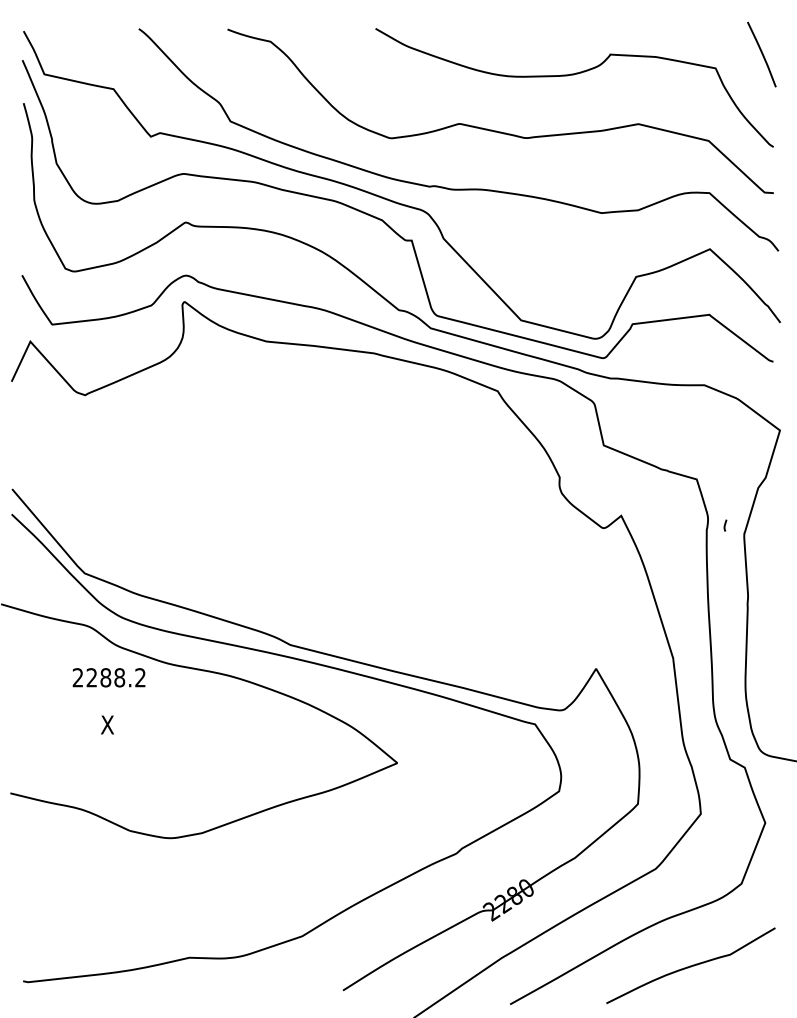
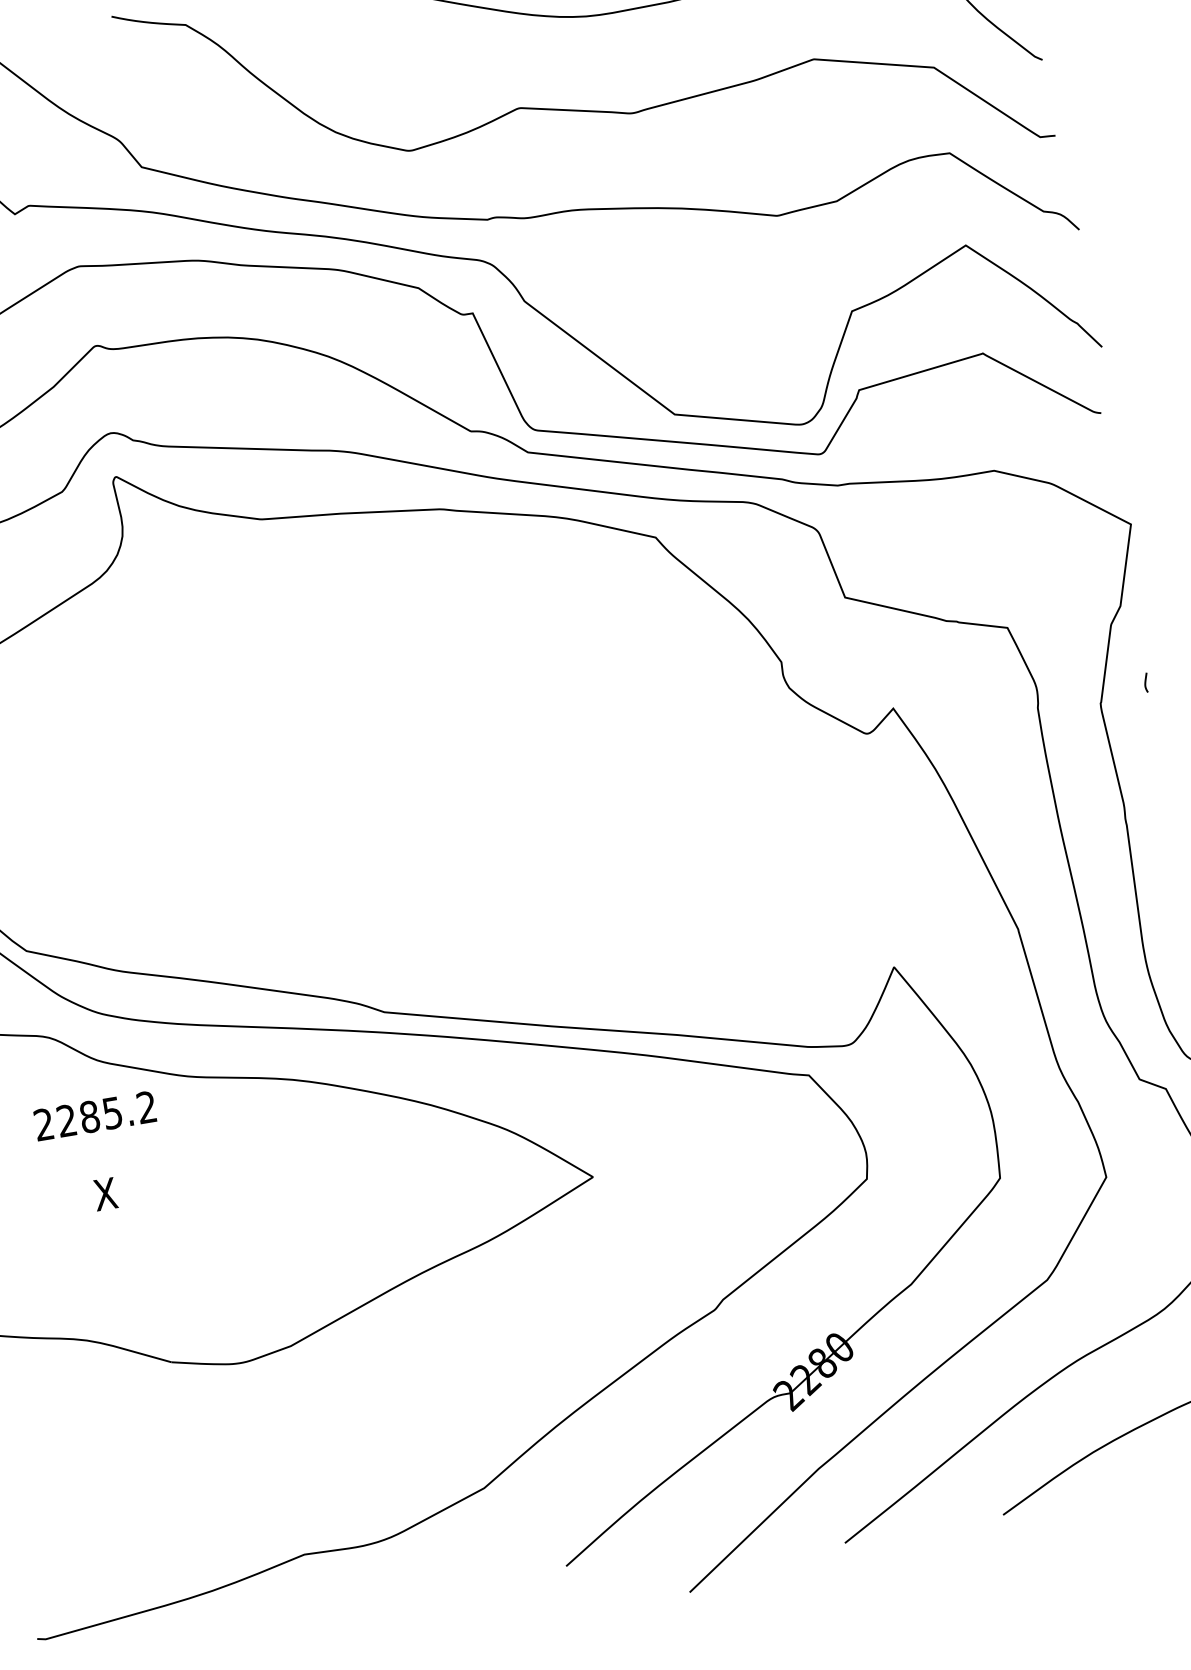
curve: (725, 525) -> (1146, 682), moved
text: (119, 677) -> (112, 1112), 2288.2 -> 2285.2

